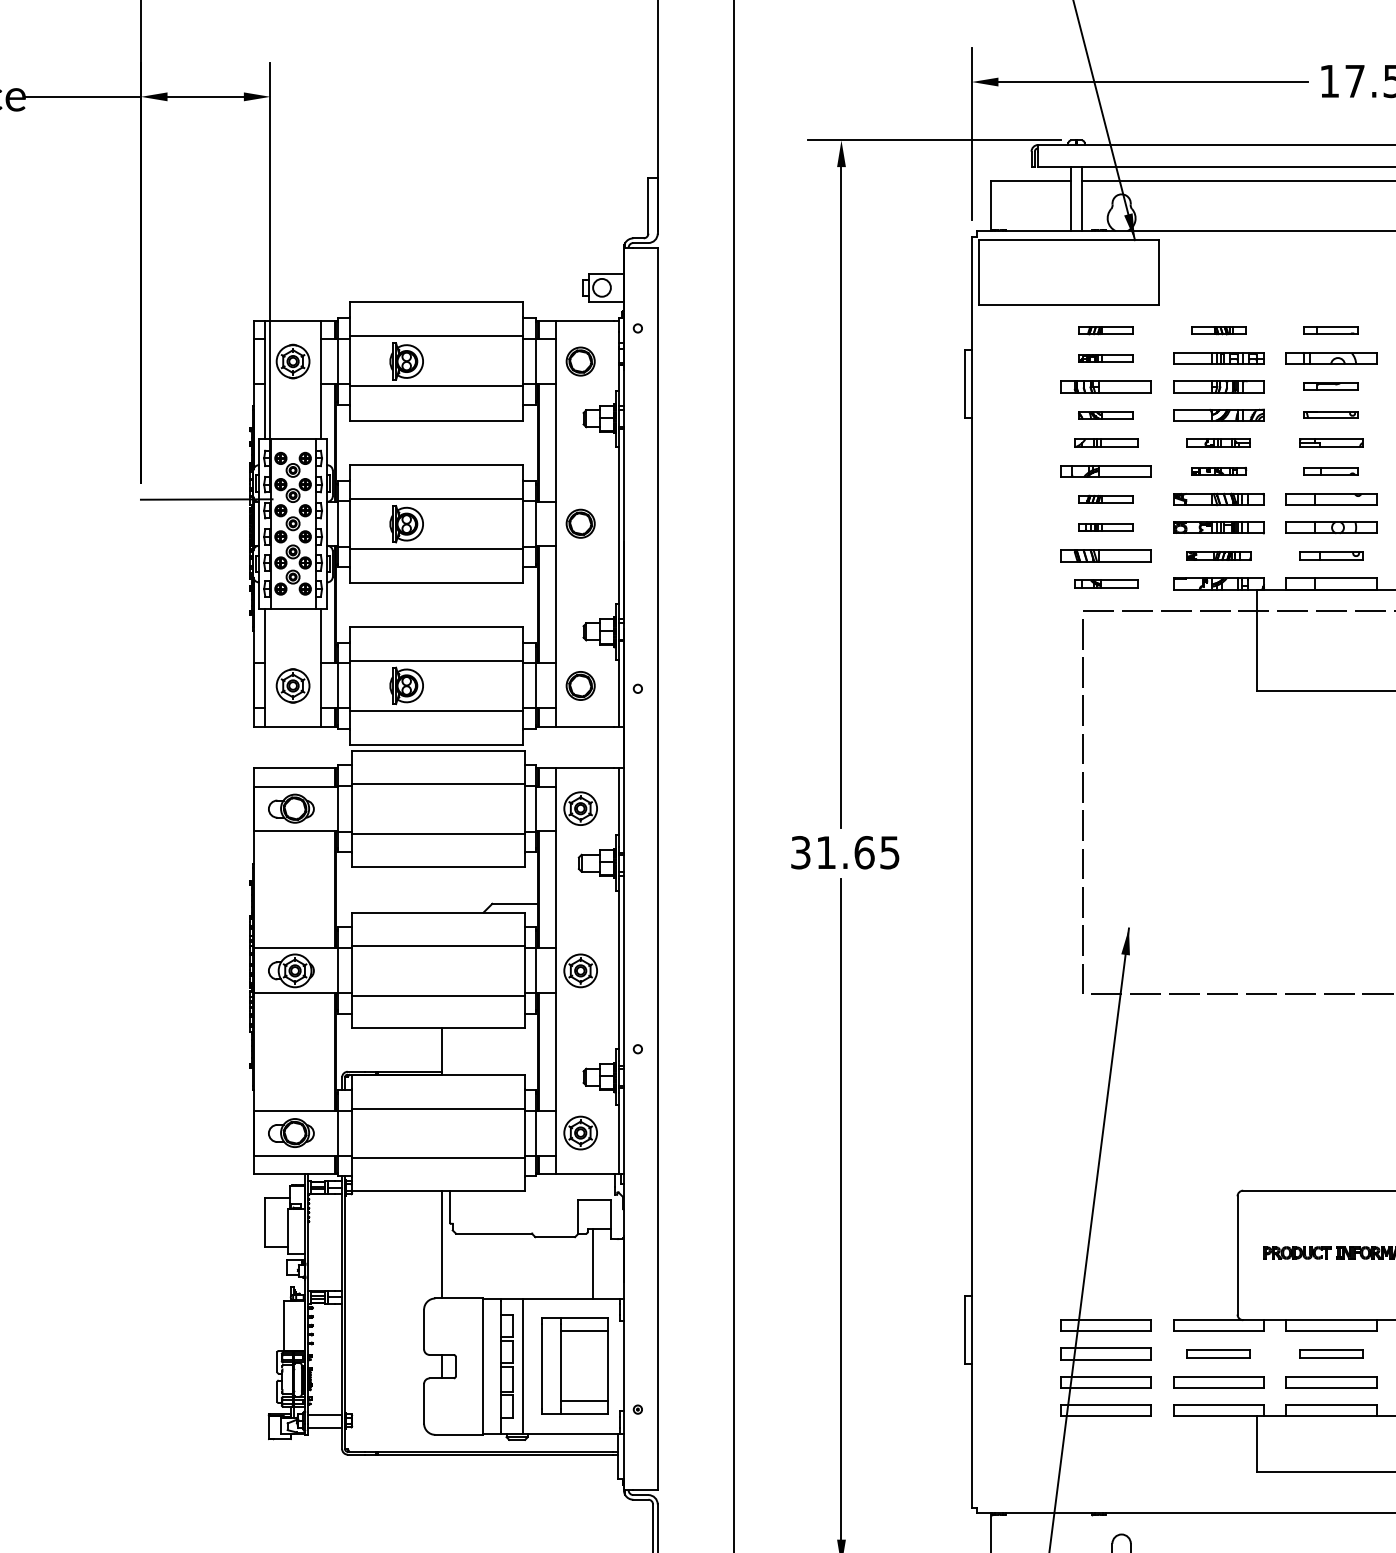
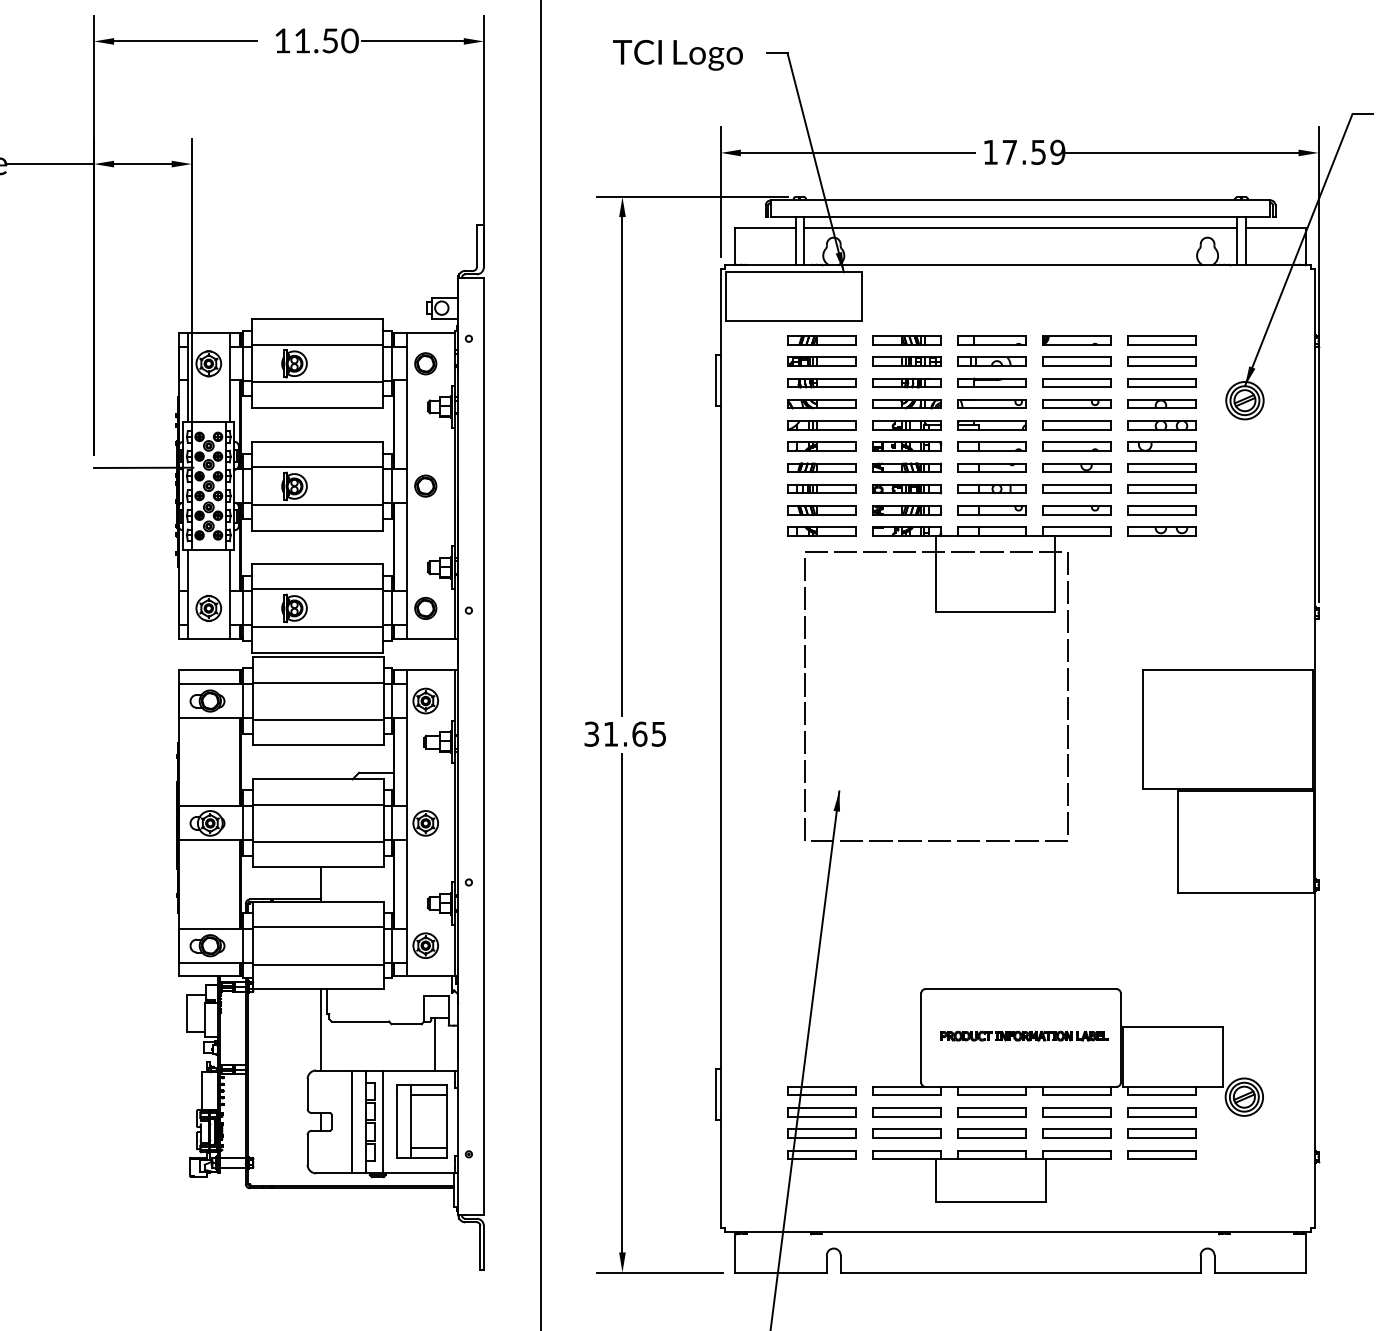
part: (1105, 330) -> (821, 340), size x1.67
part: (1218, 330) -> (906, 340), size x1.67
part: (1330, 330) -> (991, 340), size x1.67
part: (1105, 358) -> (821, 361), size x1.67
part: (1330, 386) -> (991, 382), size x1.67
part: (1330, 414) -> (991, 403), size x1.67
part: (1105, 415) -> (821, 404), size x1.67
part: (1105, 443) -> (821, 425), size x1.43
part: (1218, 443) -> (906, 425), size x1.43
part: (1330, 443) -> (991, 425), size x1.43
part: (1219, 471) -> (907, 446), size x1.67
part: (1330, 471) -> (991, 446), size x1.67
part: (1105, 499) -> (821, 467), size x1.67
part: (1105, 526) -> (821, 488), size x1.67
part: (1219, 556) -> (907, 510), size x1.43
part: (1330, 556) -> (991, 510), size x1.43
part: (1105, 583) -> (821, 531), size x1.43
part: (1218, 1354) -> (906, 1112), size x1.43
part: (1330, 1354) -> (991, 1112), size x1.43

